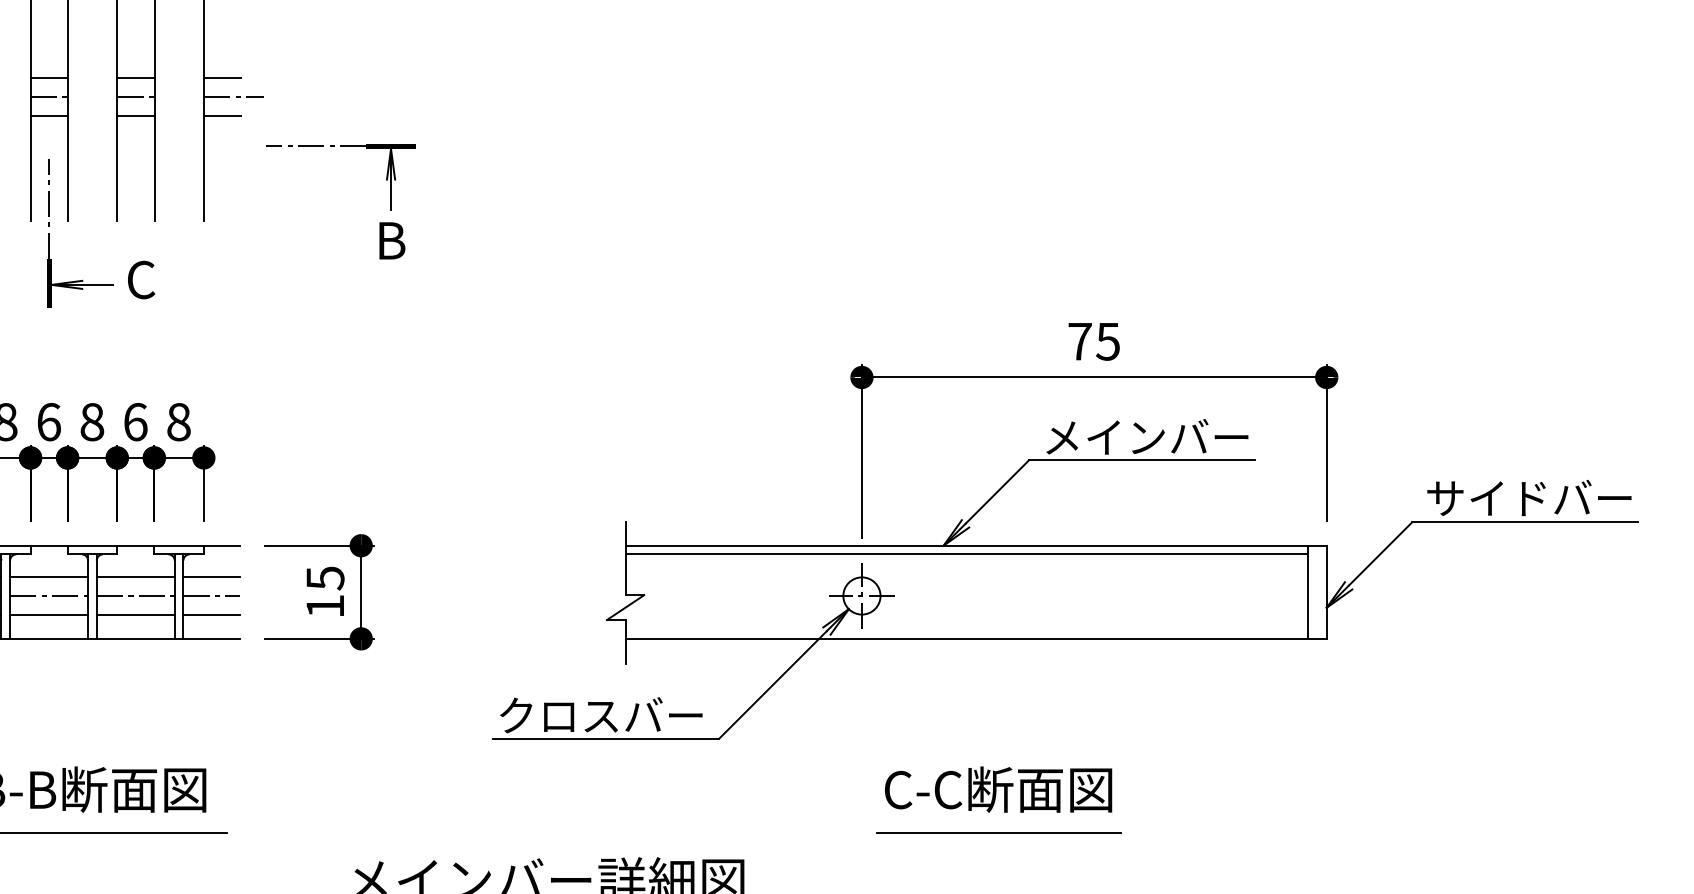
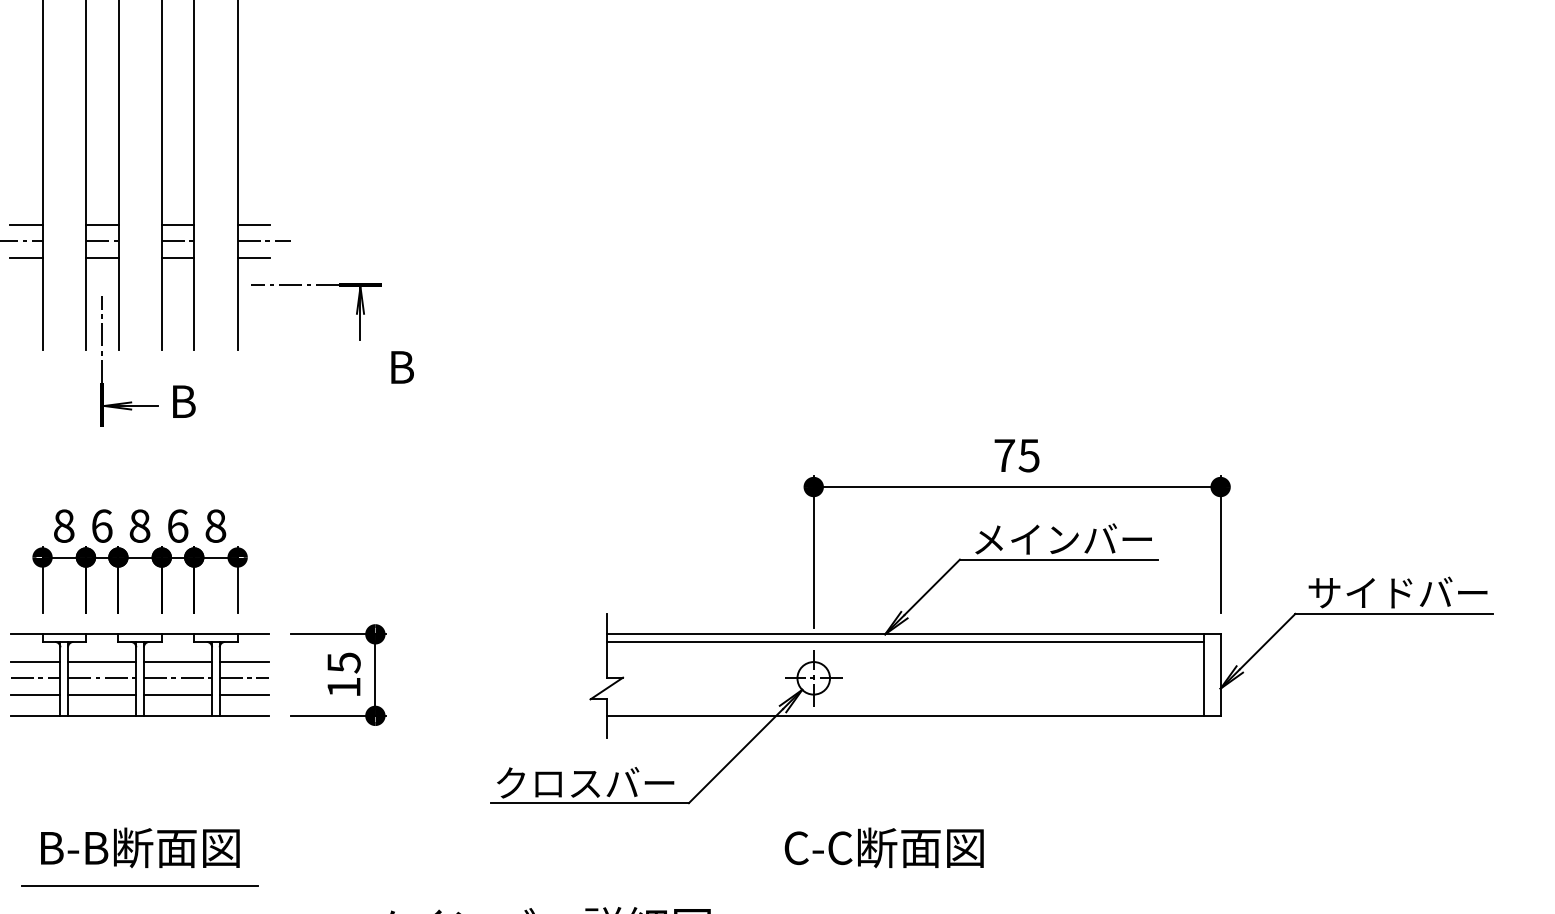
part: (340, 147) -> (316, 285), moved
text: (142, 279) -> (183, 401), C -> B
text: (997, 789) -> (883, 847), moved
line: (998, 832) -> (933, 885), removed

